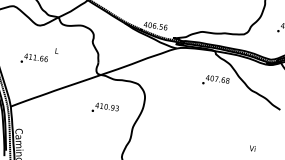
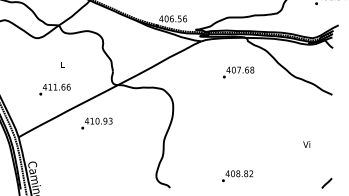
text: (33, 59) -> (54, 89), moved
text: (215, 81) -> (238, 72), moved
text: (105, 108) -> (96, 123), moved

